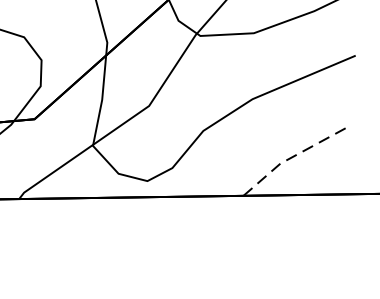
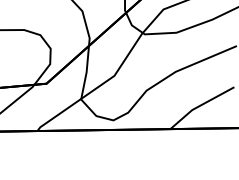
line: (294, 155) -> (200, 105), dashed -> solid

